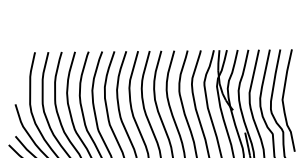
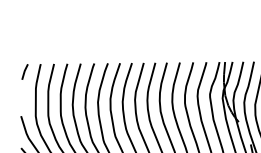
line: (18, 59) -> (24, 71), added

